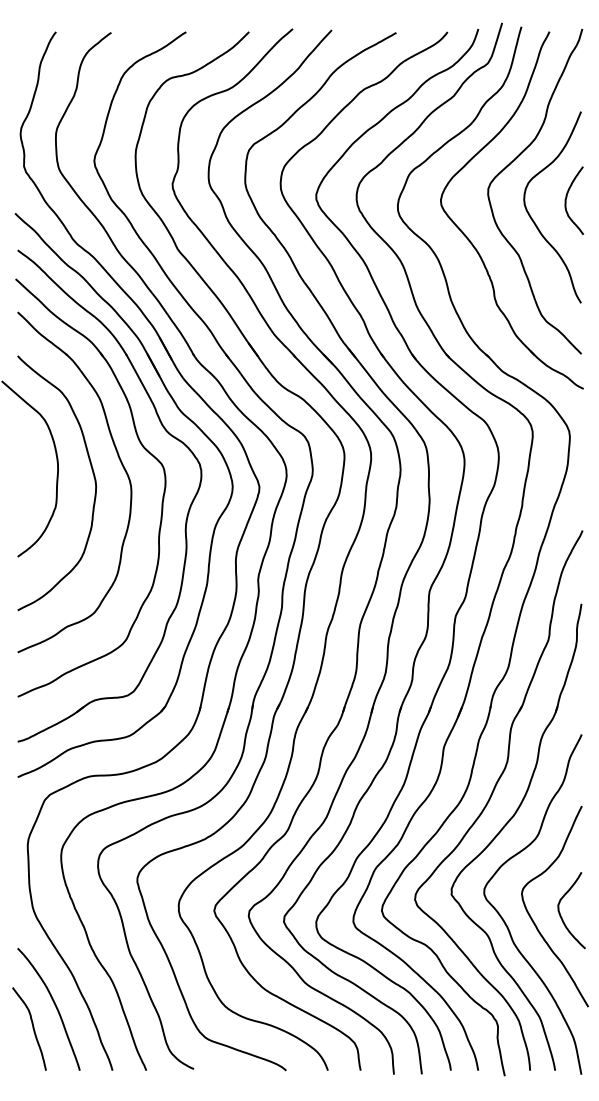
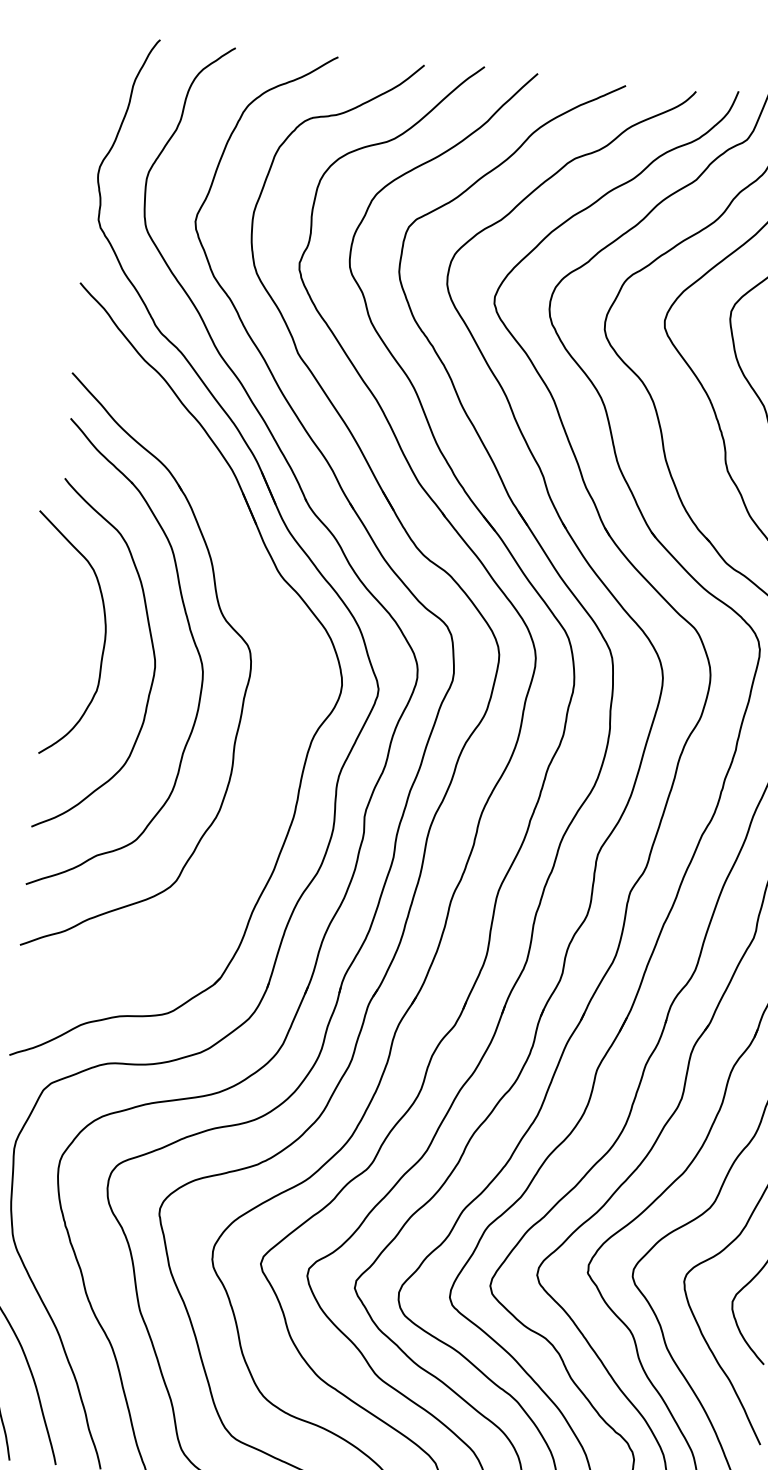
part: (186, 515) -> (274, 718), removed

